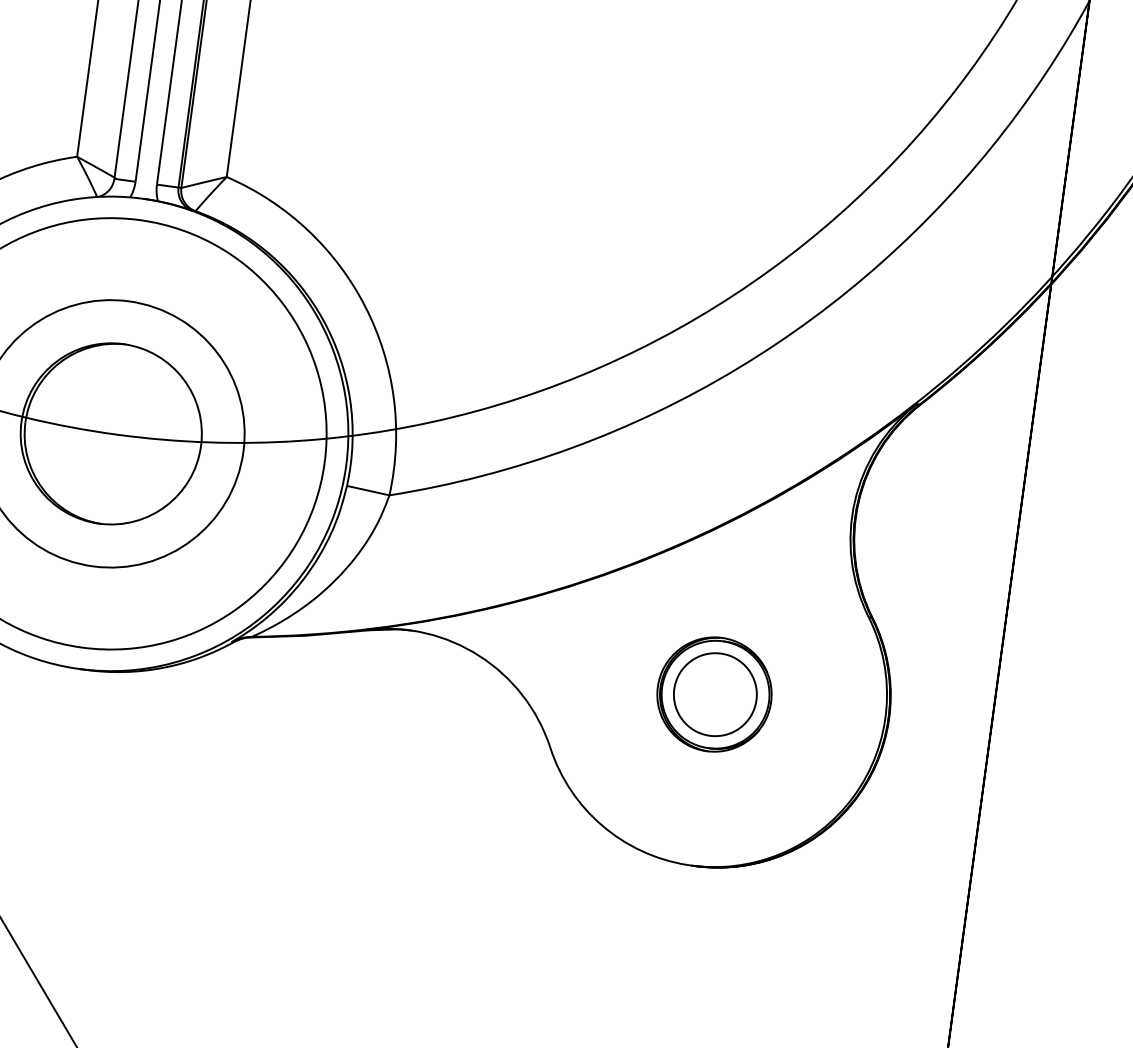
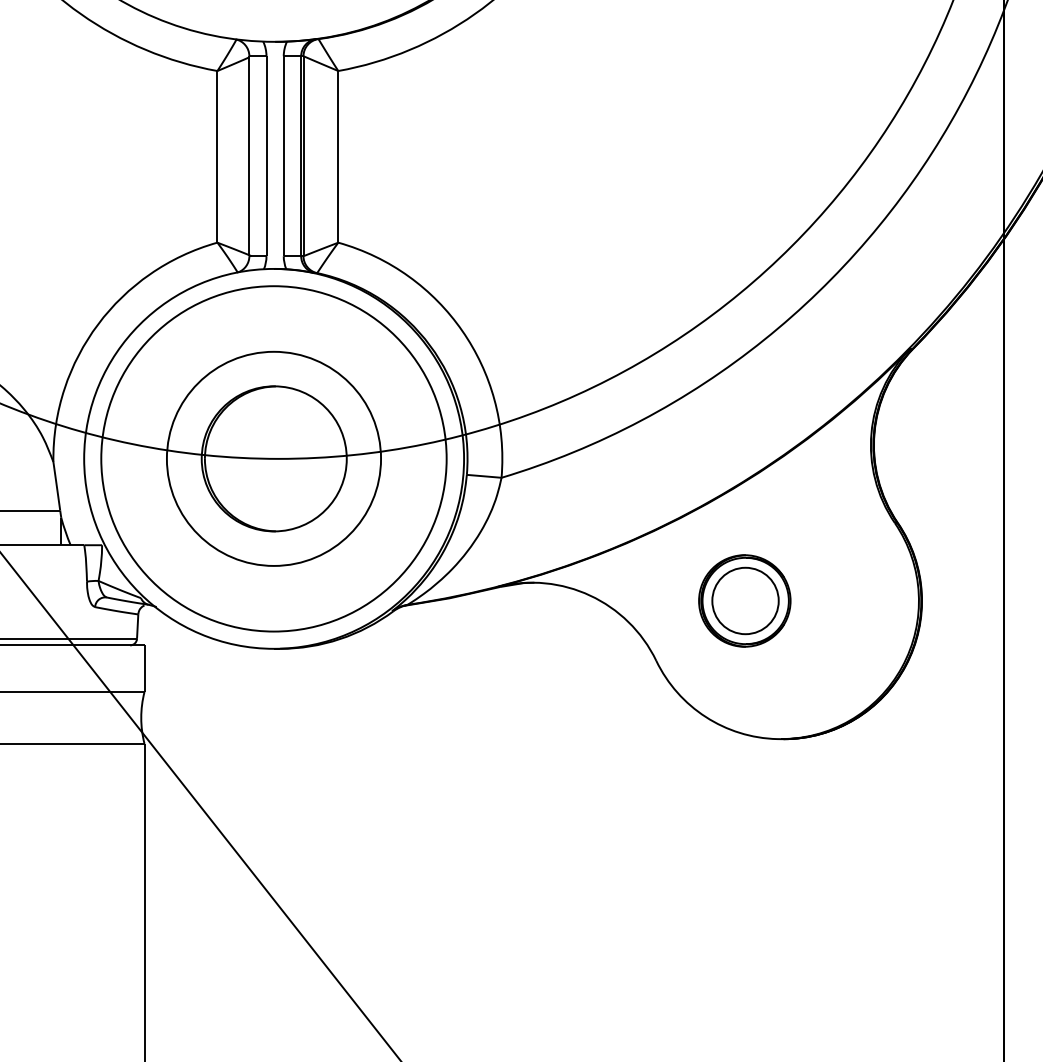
part: (714, 693) -> (744, 600), moved

